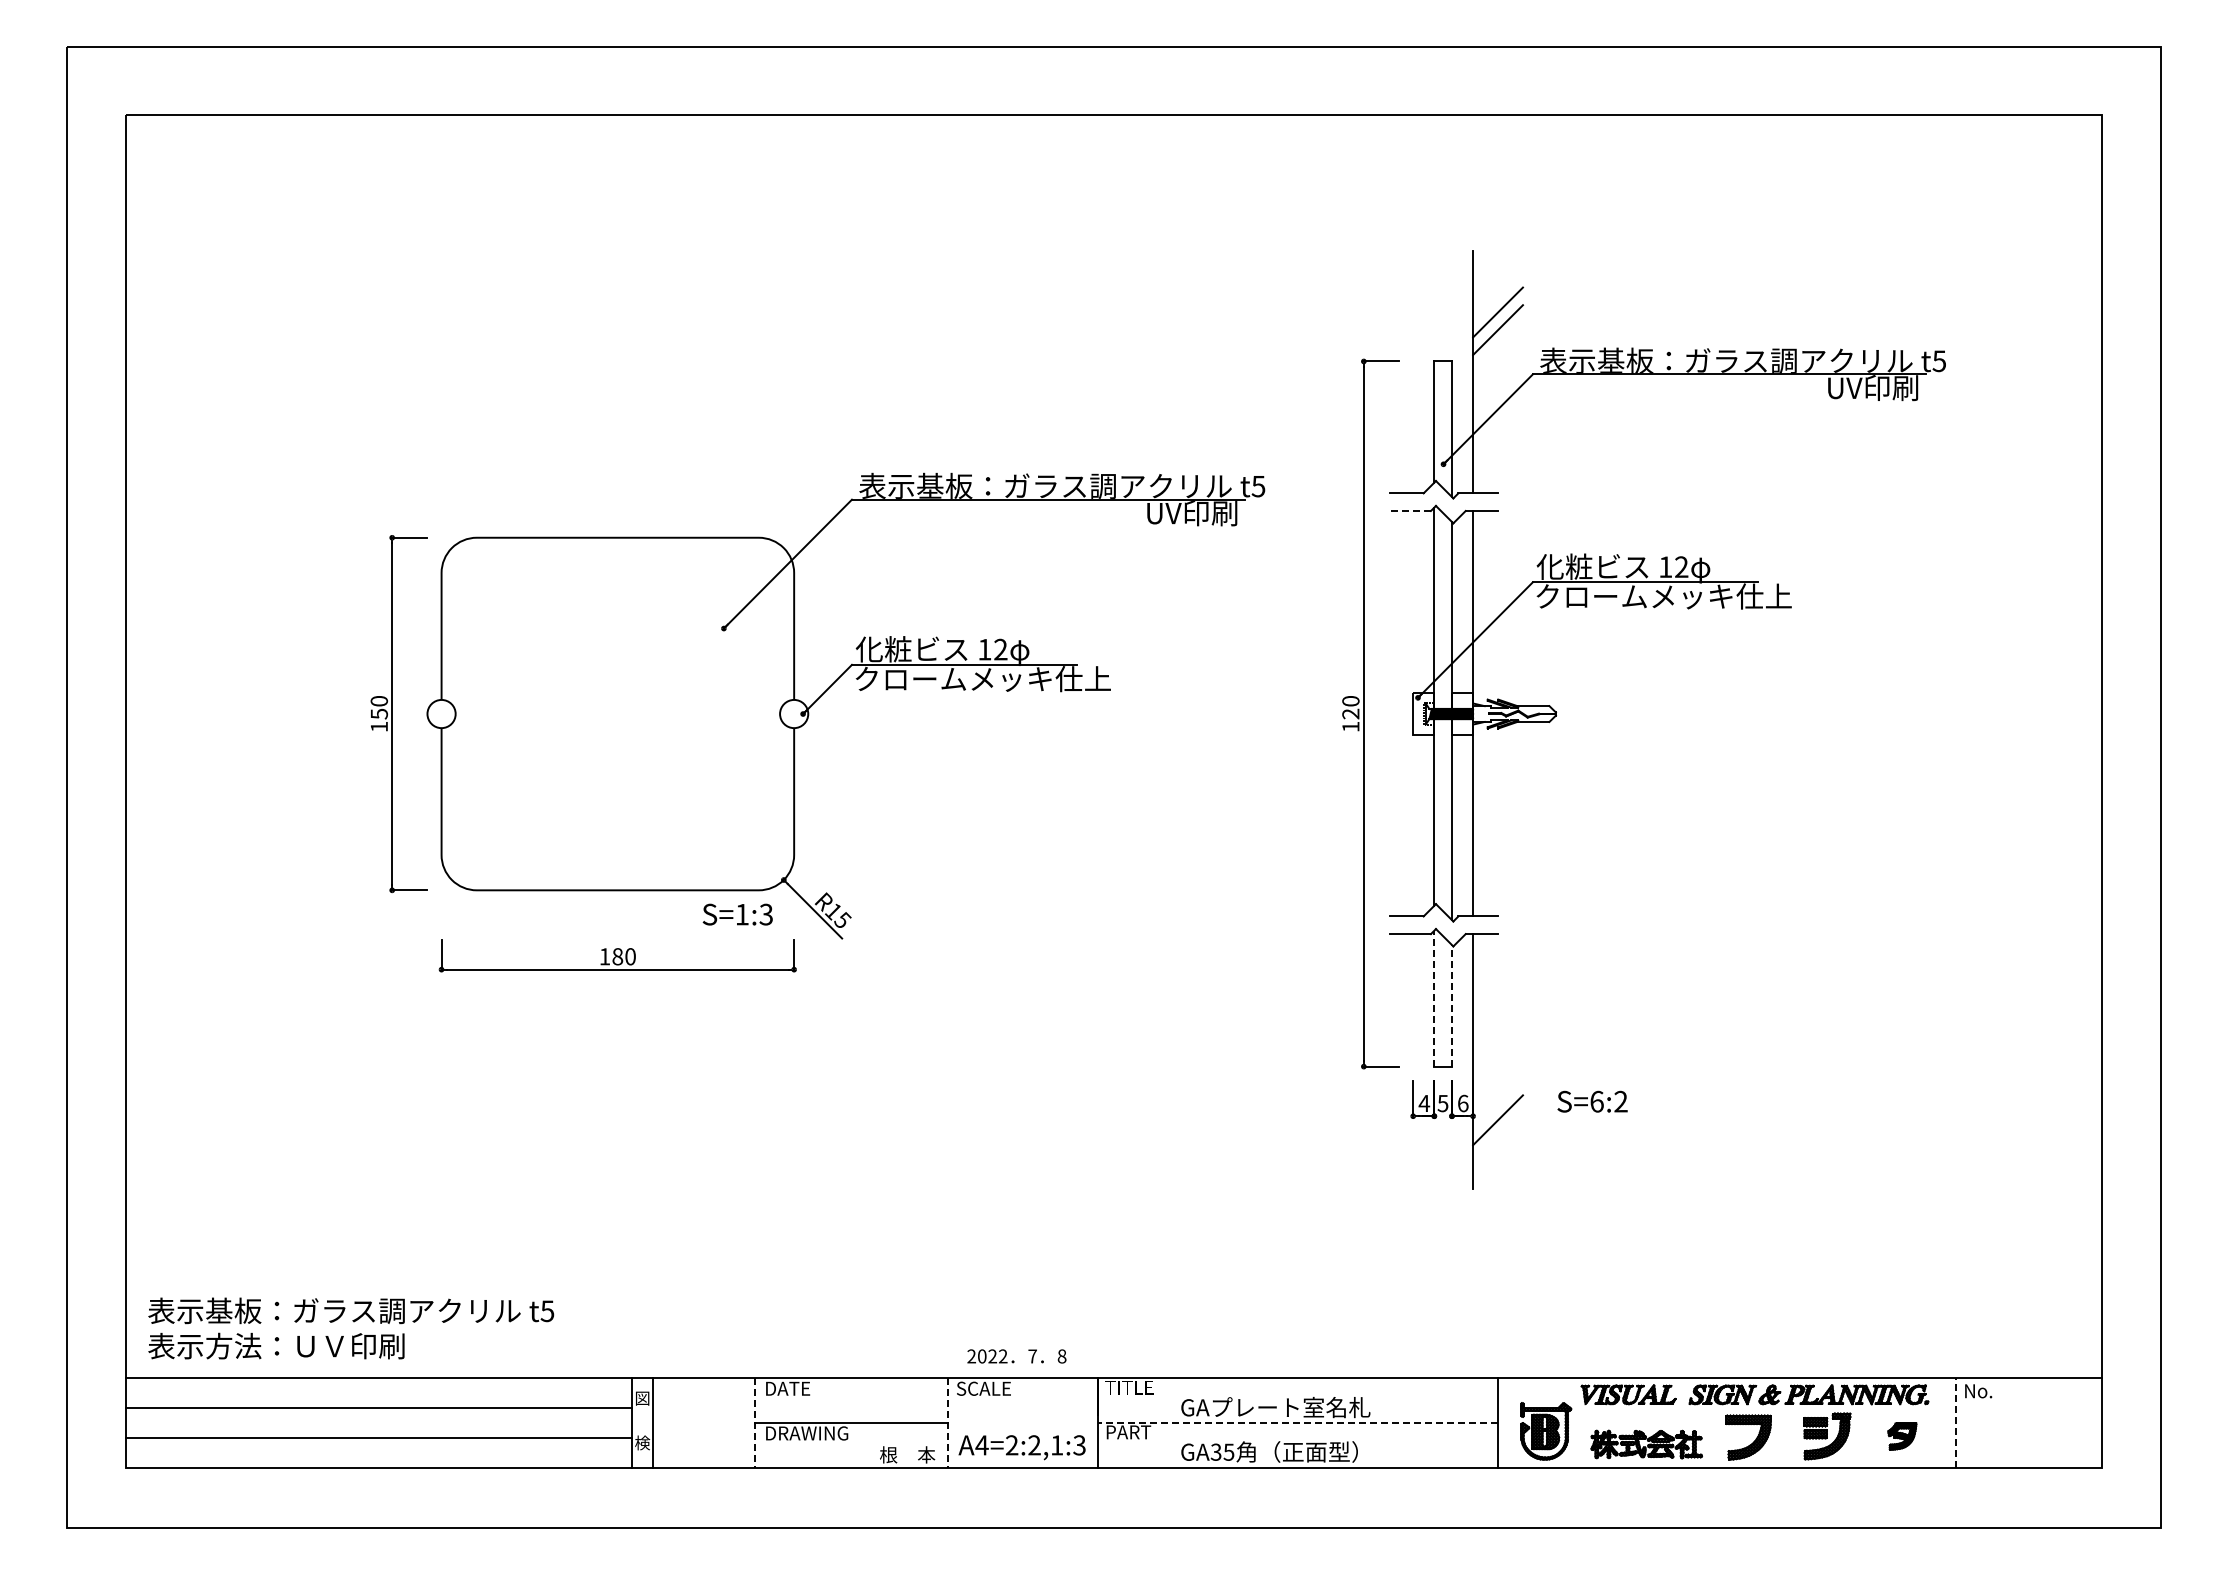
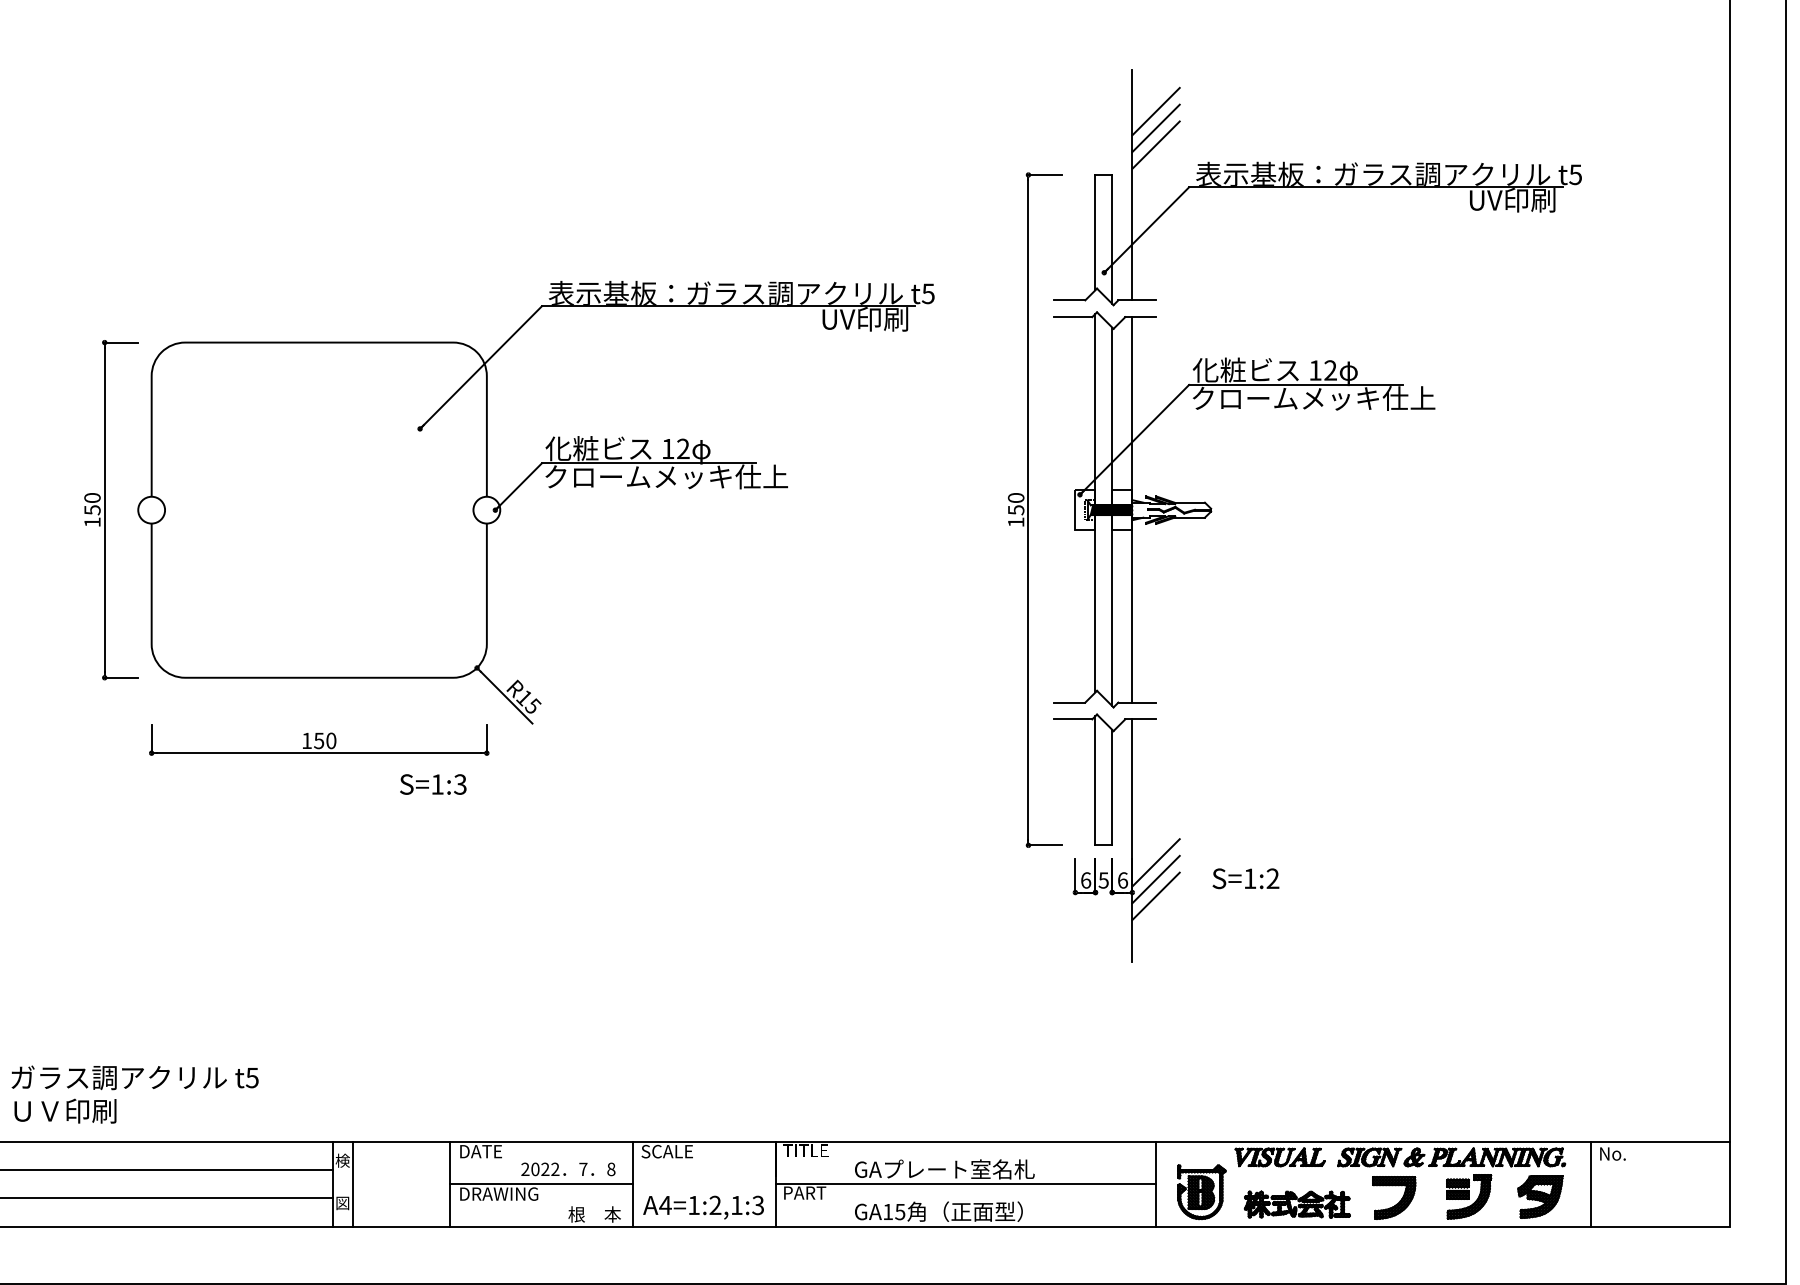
line: (1497, 294) -> (1155, 111), added
line: (1410, 511) -> (1072, 317), dashed -> solid
text: (1350, 713) -> (1015, 509), 120 -> 150
text: (737, 914) -> (433, 784), moved
text: (617, 956) -> (318, 740), 180 -> 150
line: (1434, 998) -> (1095, 780), dashed -> solid
line: (1451, 1005) -> (1111, 787), dashed -> solid
line: (1497, 1084) -> (1155, 862), added
text: (1596, 1101) -> (1249, 878), S=6:2 -> S=1:2
line: (1497, 1102) -> (1155, 879), added
text: (1424, 1103) -> (1086, 880), 4 -> 6
text: (1016, 1356) -> (568, 1169), moved
text: (642, 1398) -> (342, 1160), 図 -> 検
line: (755, 1422) -> (450, 1183), dashed -> solid
line: (947, 1422) -> (632, 1183), dashed -> solid
line: (1297, 1422) -> (965, 1183), dashed -> solid
line: (1955, 1422) -> (1590, 1183), dashed -> solid
part: (1902, 1436) -> (1540, 1197), size x1.67
text: (642, 1442) -> (342, 1202), 検 -> 図
text: (1011, 1445) -> (693, 1205), A4=2:2,1:3 -> A4=1:2,1:3
text: (1215, 1451) -> (887, 1211), GA35 -> GA15

